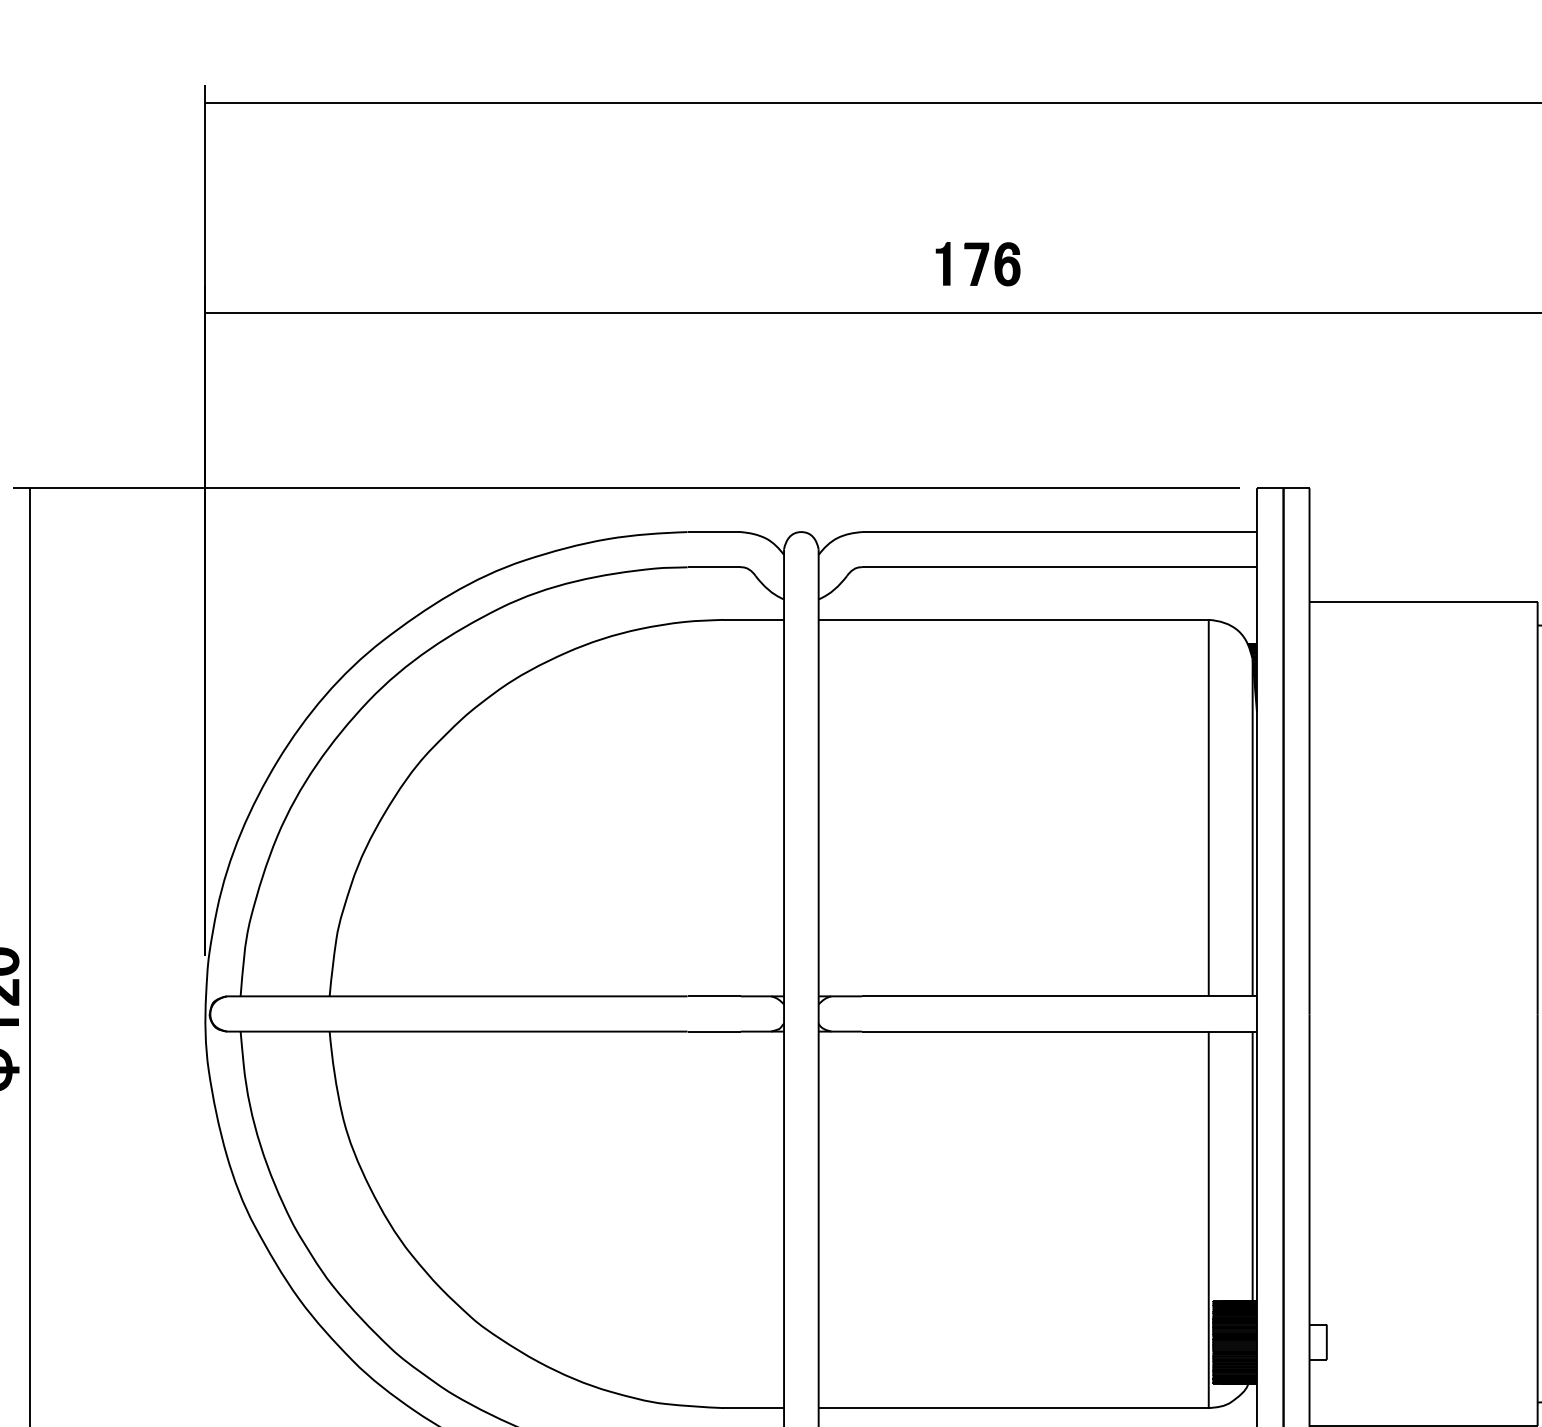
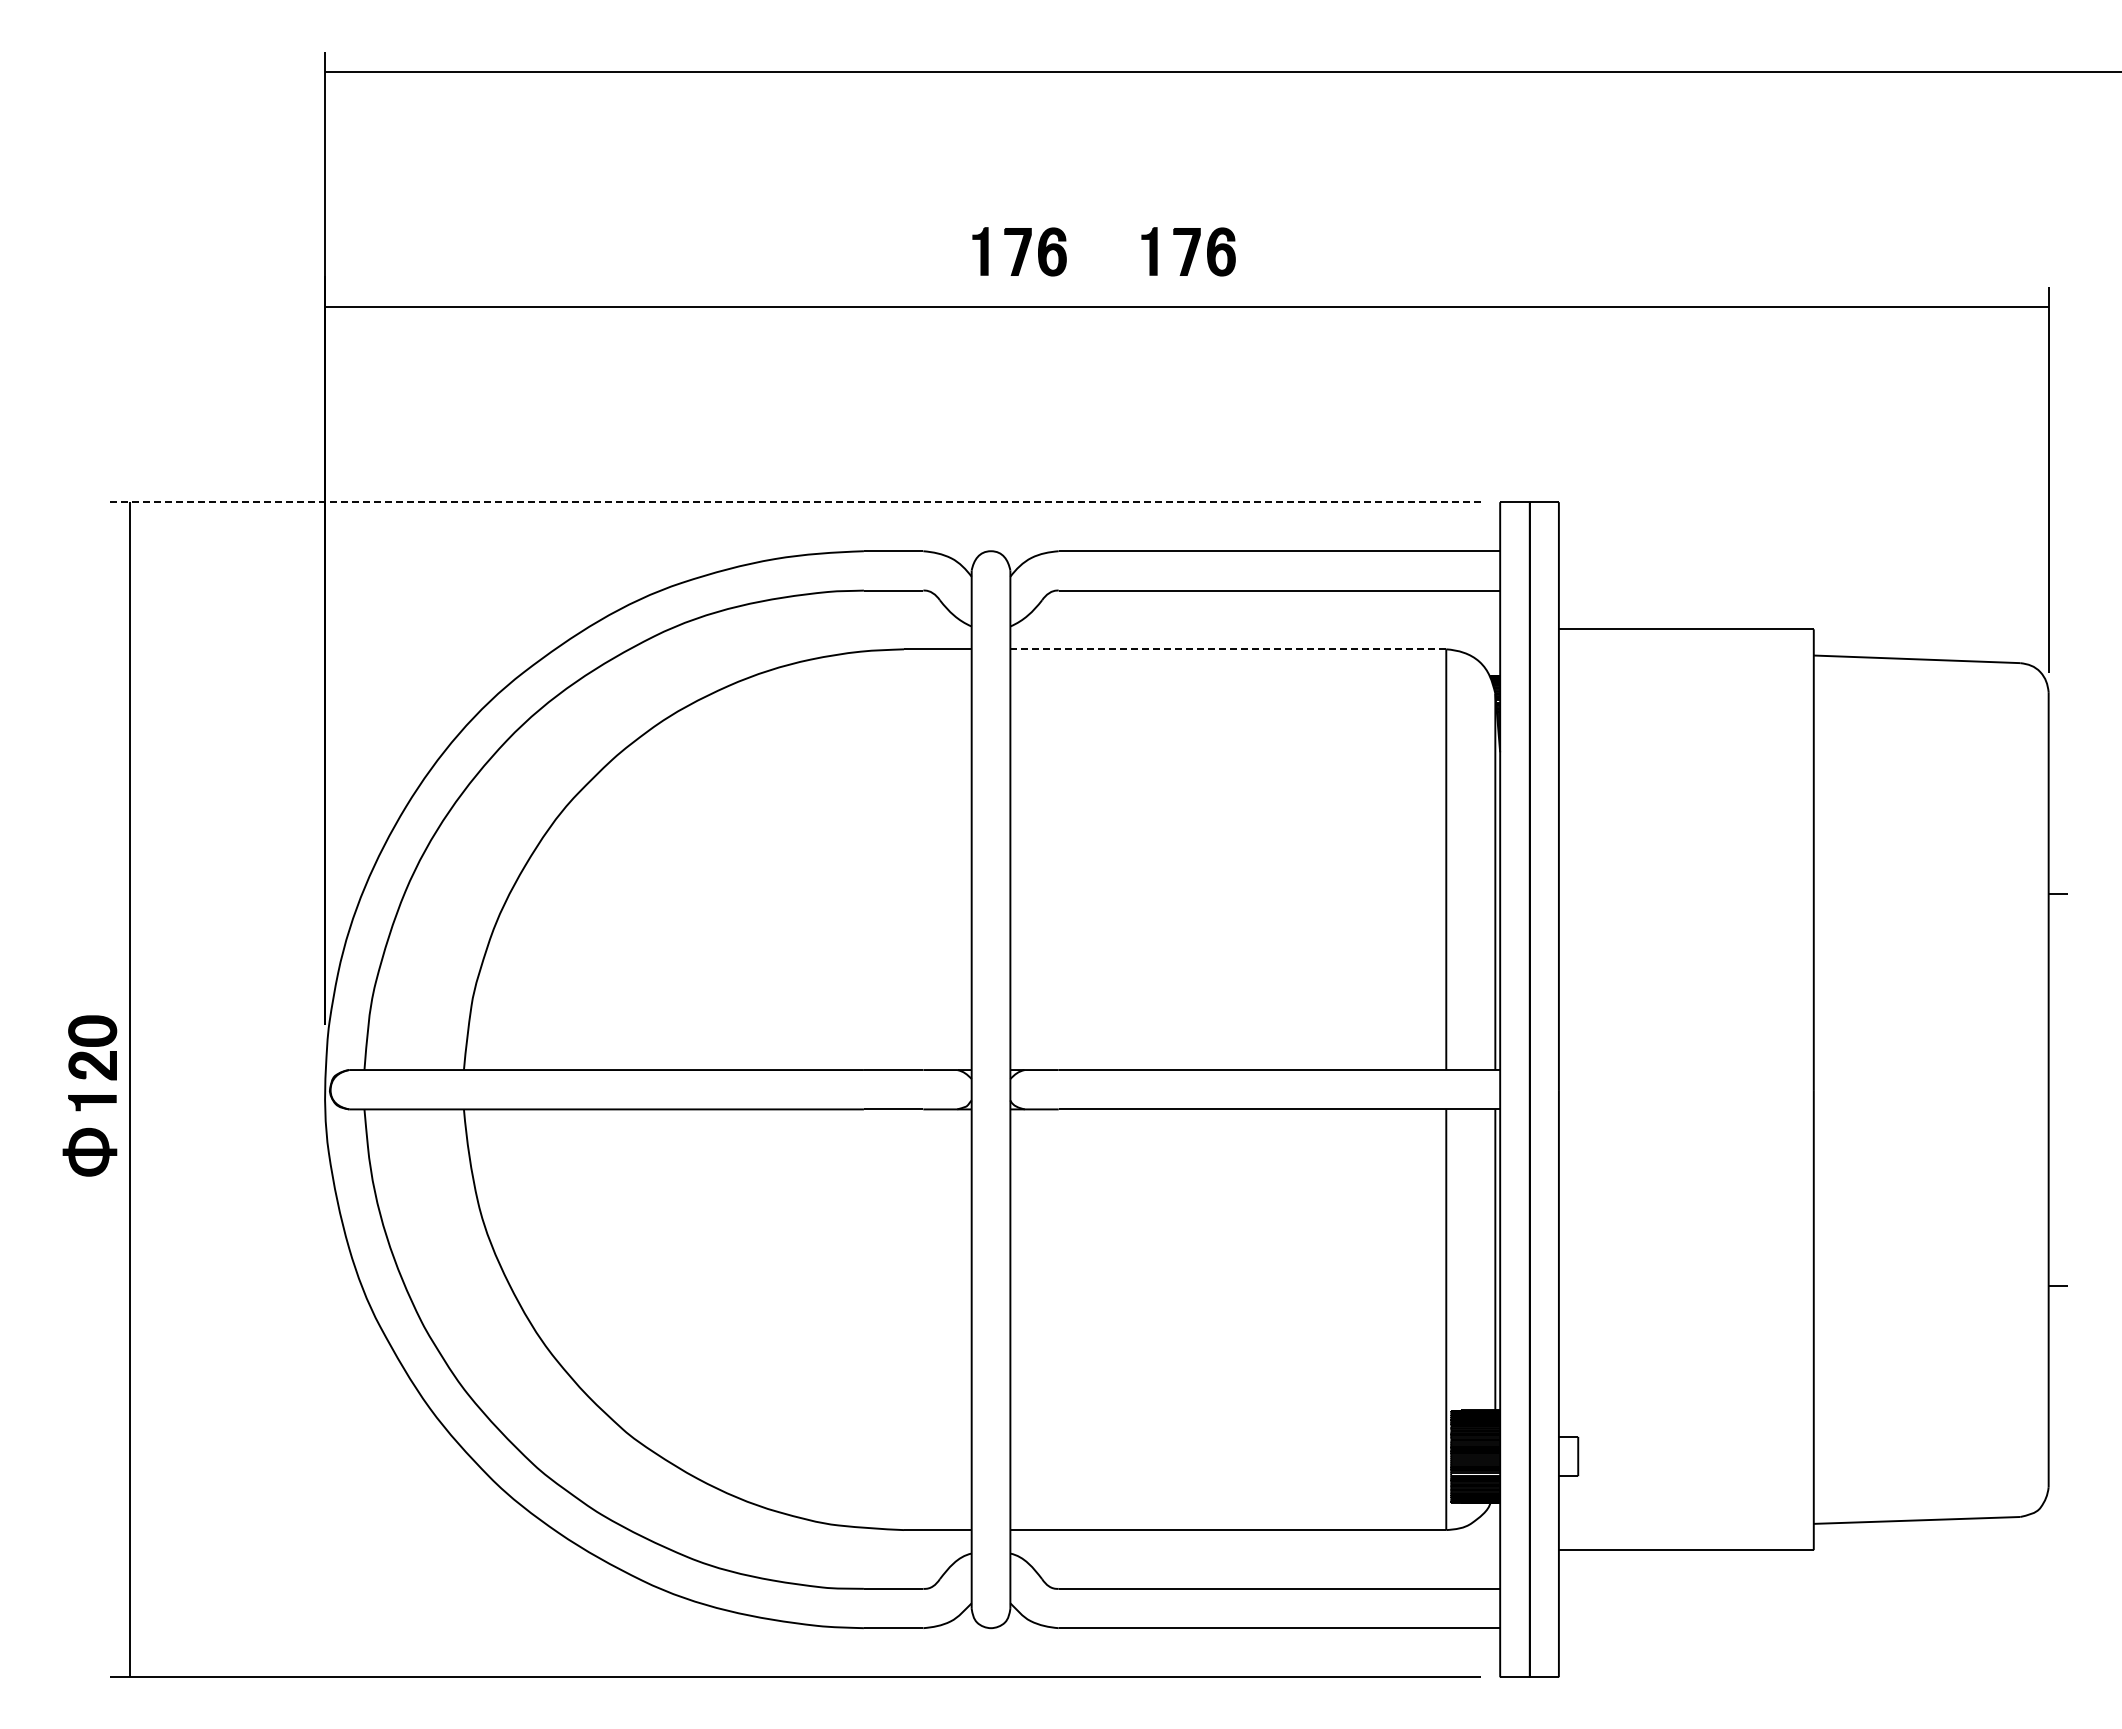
part: (826, 263) -> (1019, 251), added
line: (626, 488) -> (795, 502), solid -> dashed
line: (1013, 620) -> (1228, 649), solid -> dashed

